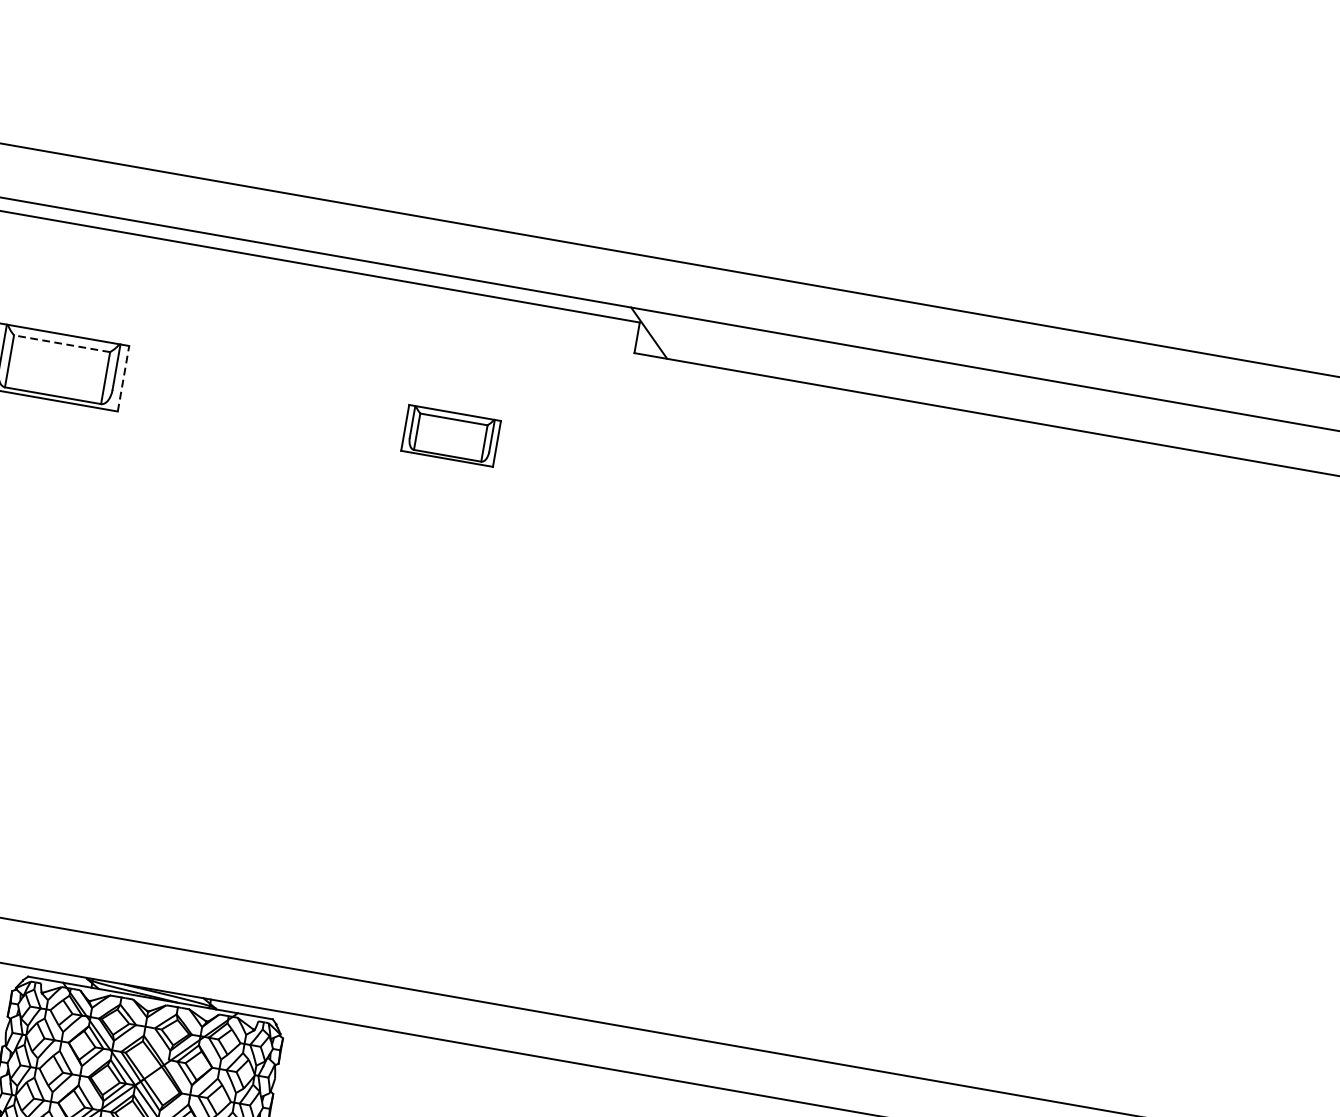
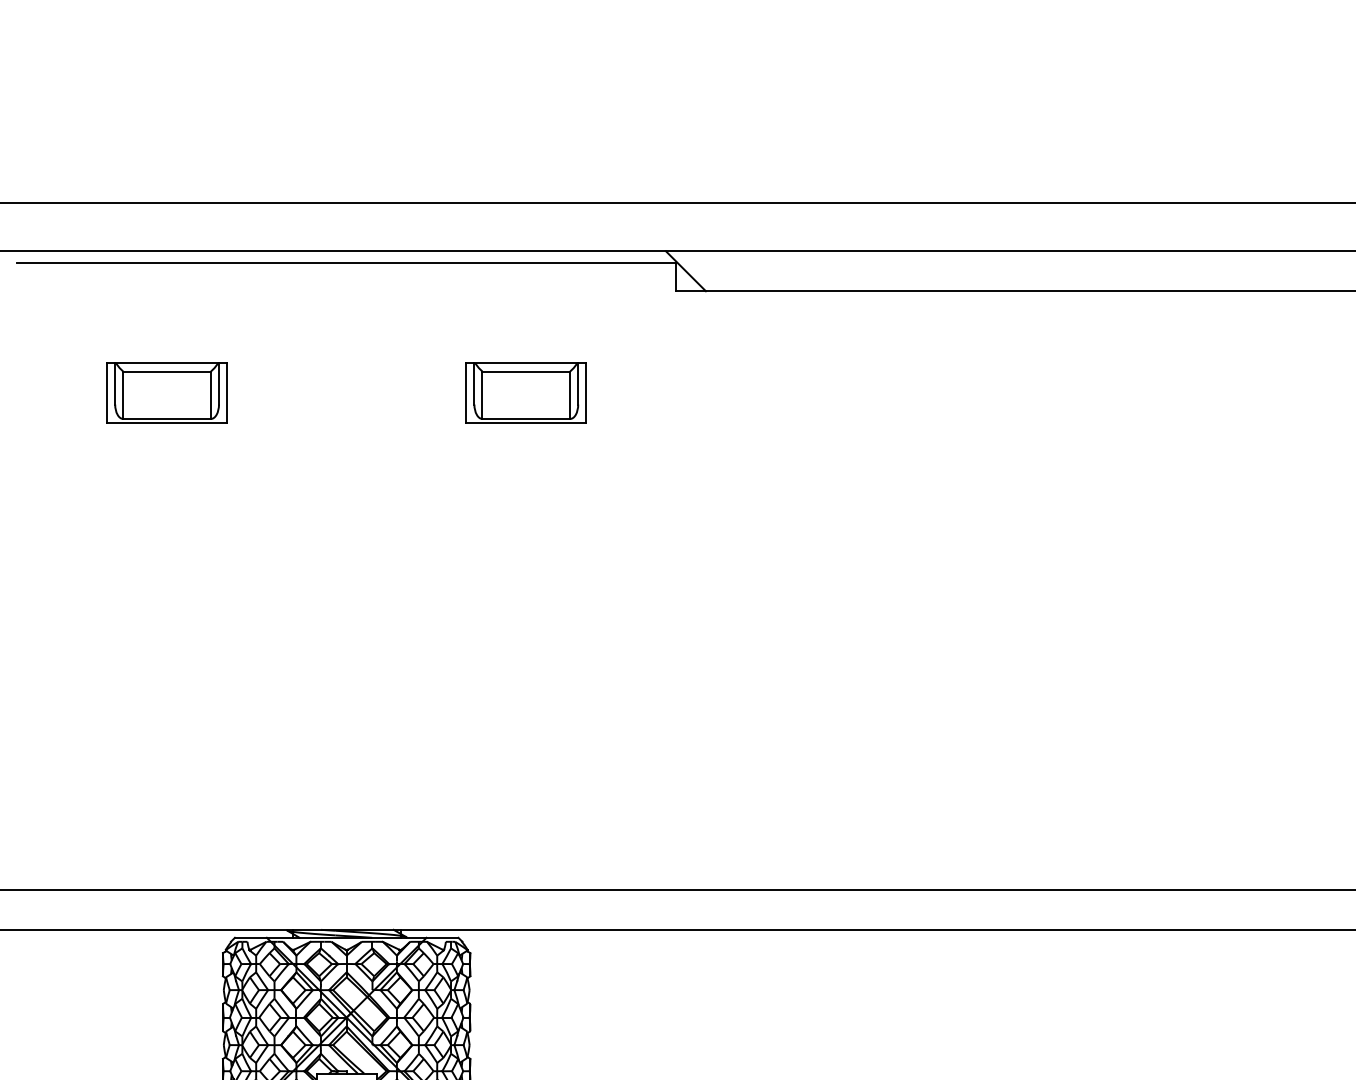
line: (62, 343) -> (167, 371), dashed -> solid
line: (122, 379) -> (226, 393), dashed -> solid
part: (450, 435) -> (525, 392), size x1.43

